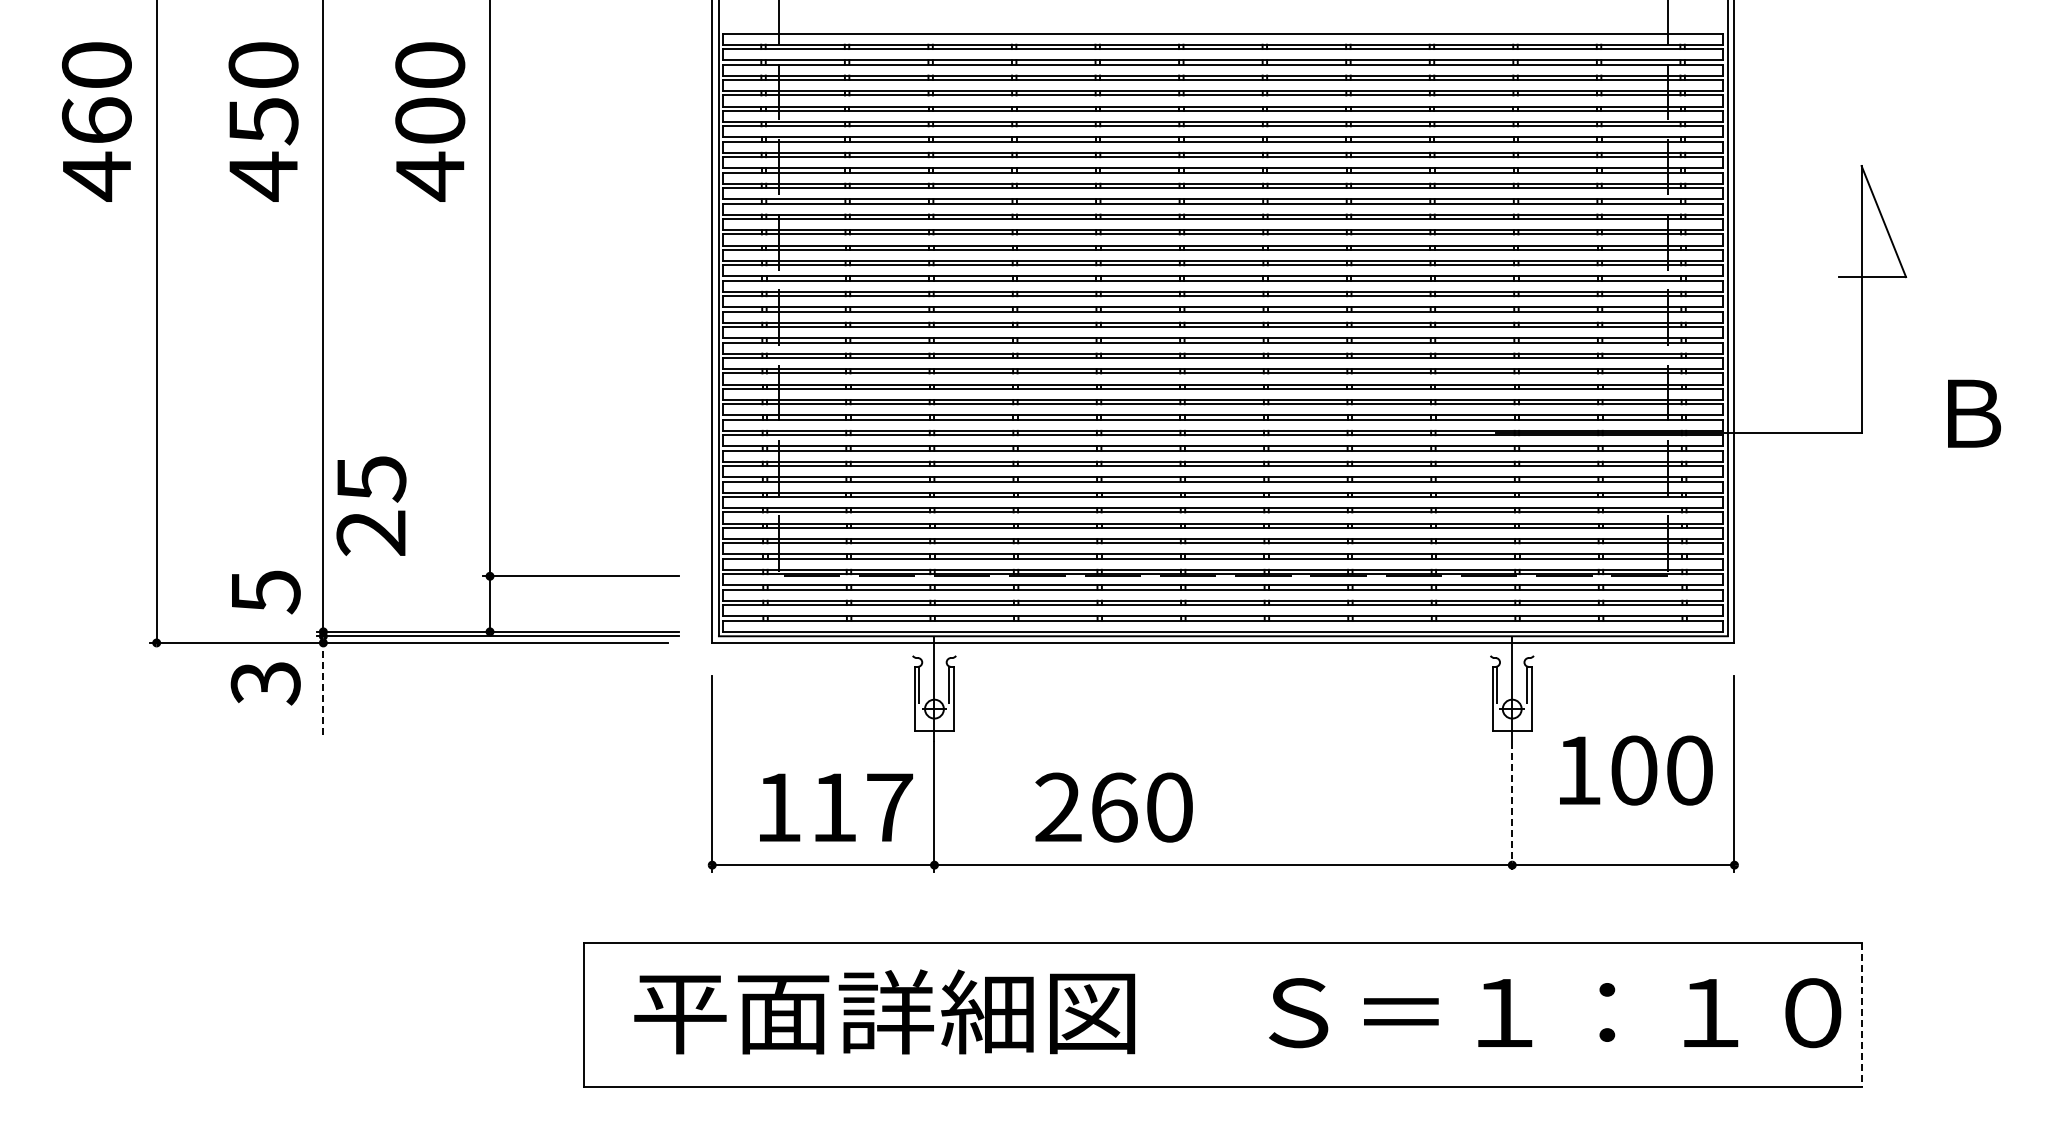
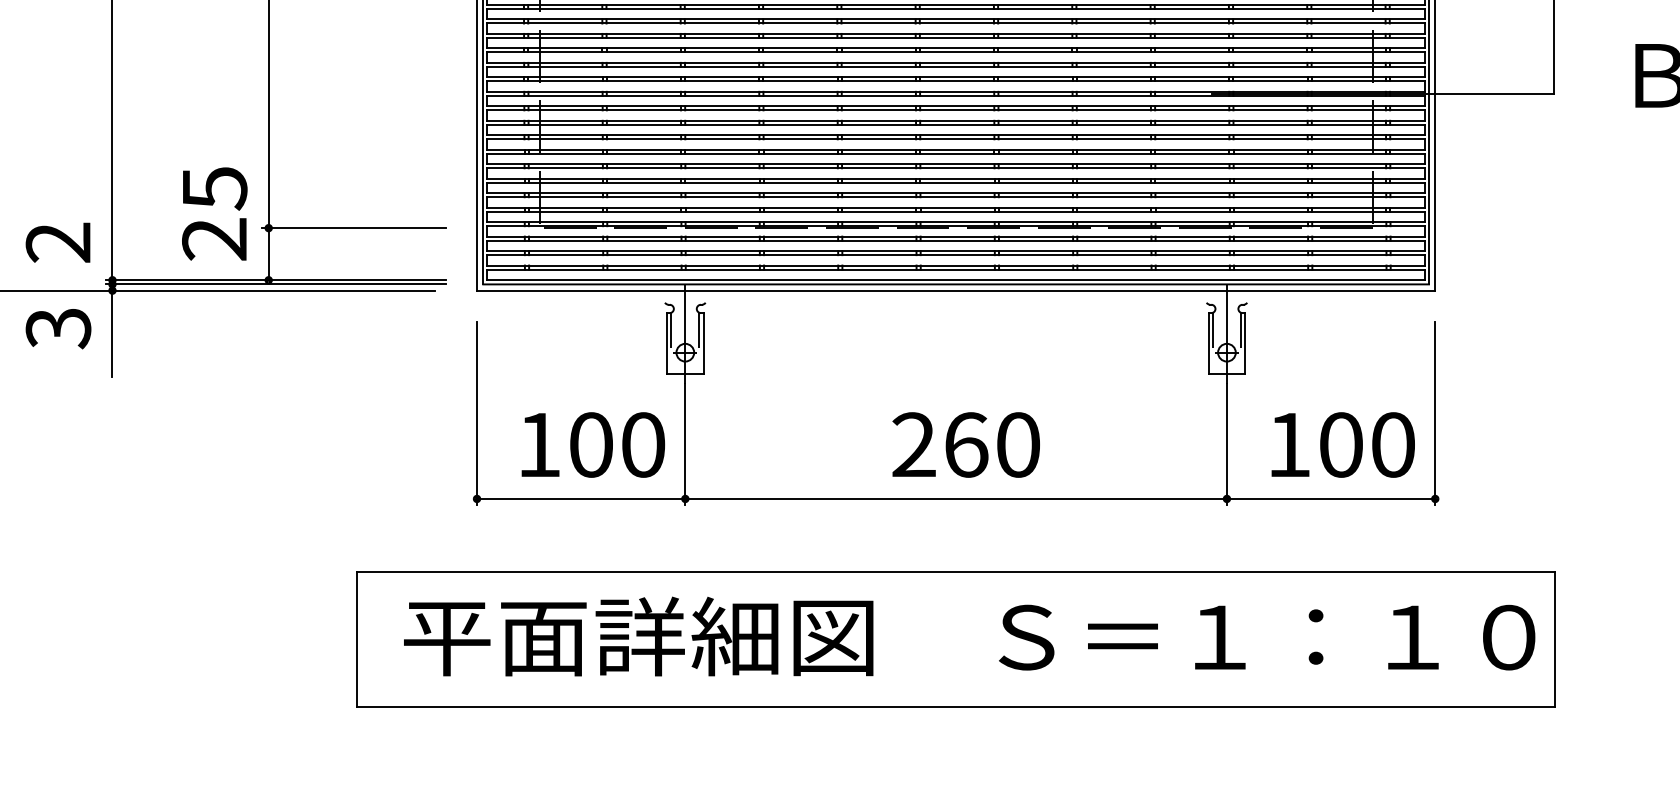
text: (371, 505) -> (214, 213), moved
text: (265, 592) -> (58, 243), 5 -> 2
line: (323, 685) -> (112, 330), dashed -> solid
text: (1636, 770) -> (1343, 444), moved
text: (862, 807) -> (617, 444), 117 -> 100
text: (1113, 807) -> (965, 444), moved
line: (1512, 807) -> (1227, 444), dashed -> solid
line: (1862, 1015) -> (1555, 639), dashed -> solid

